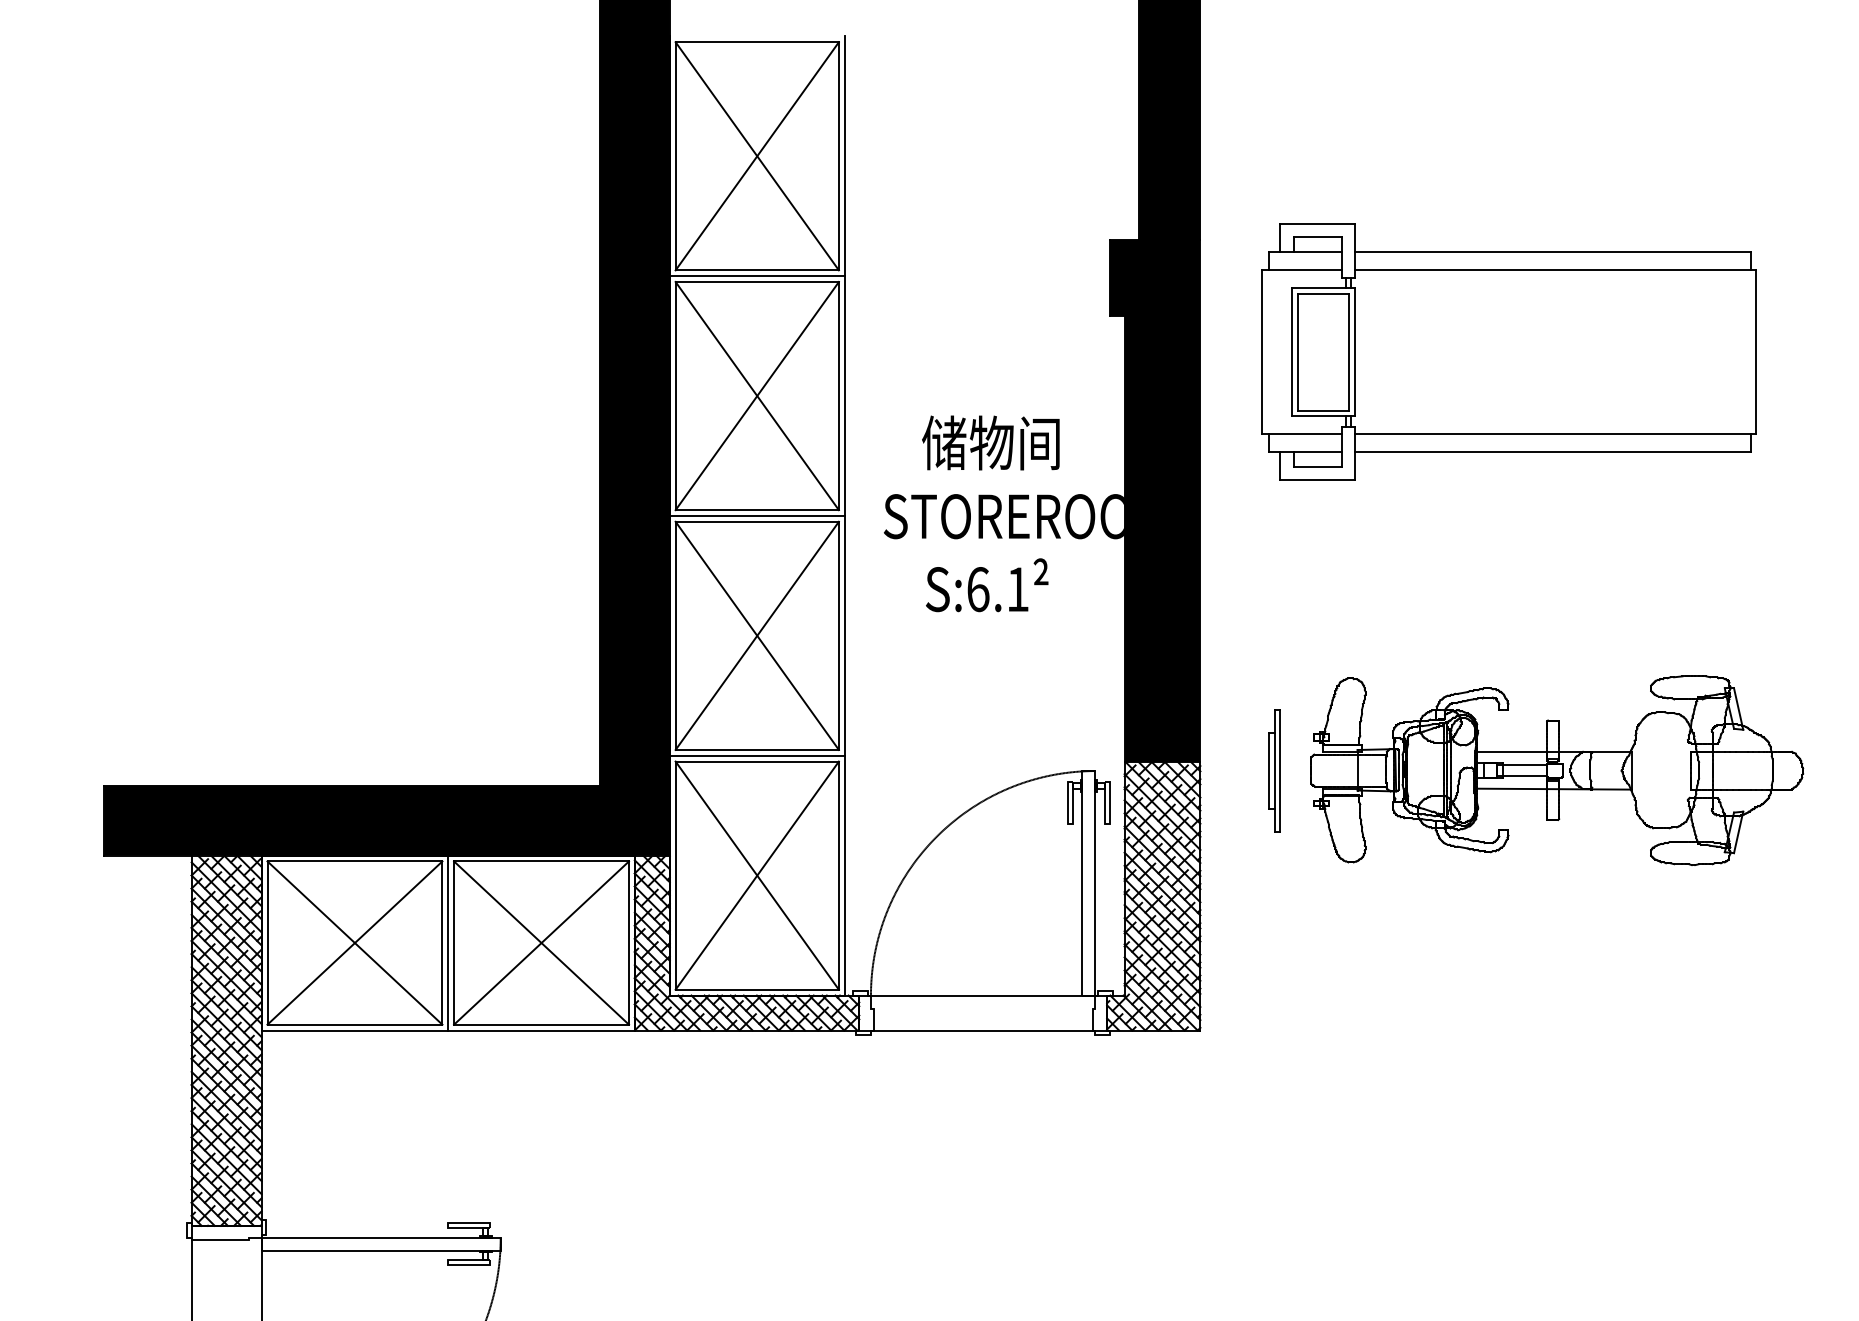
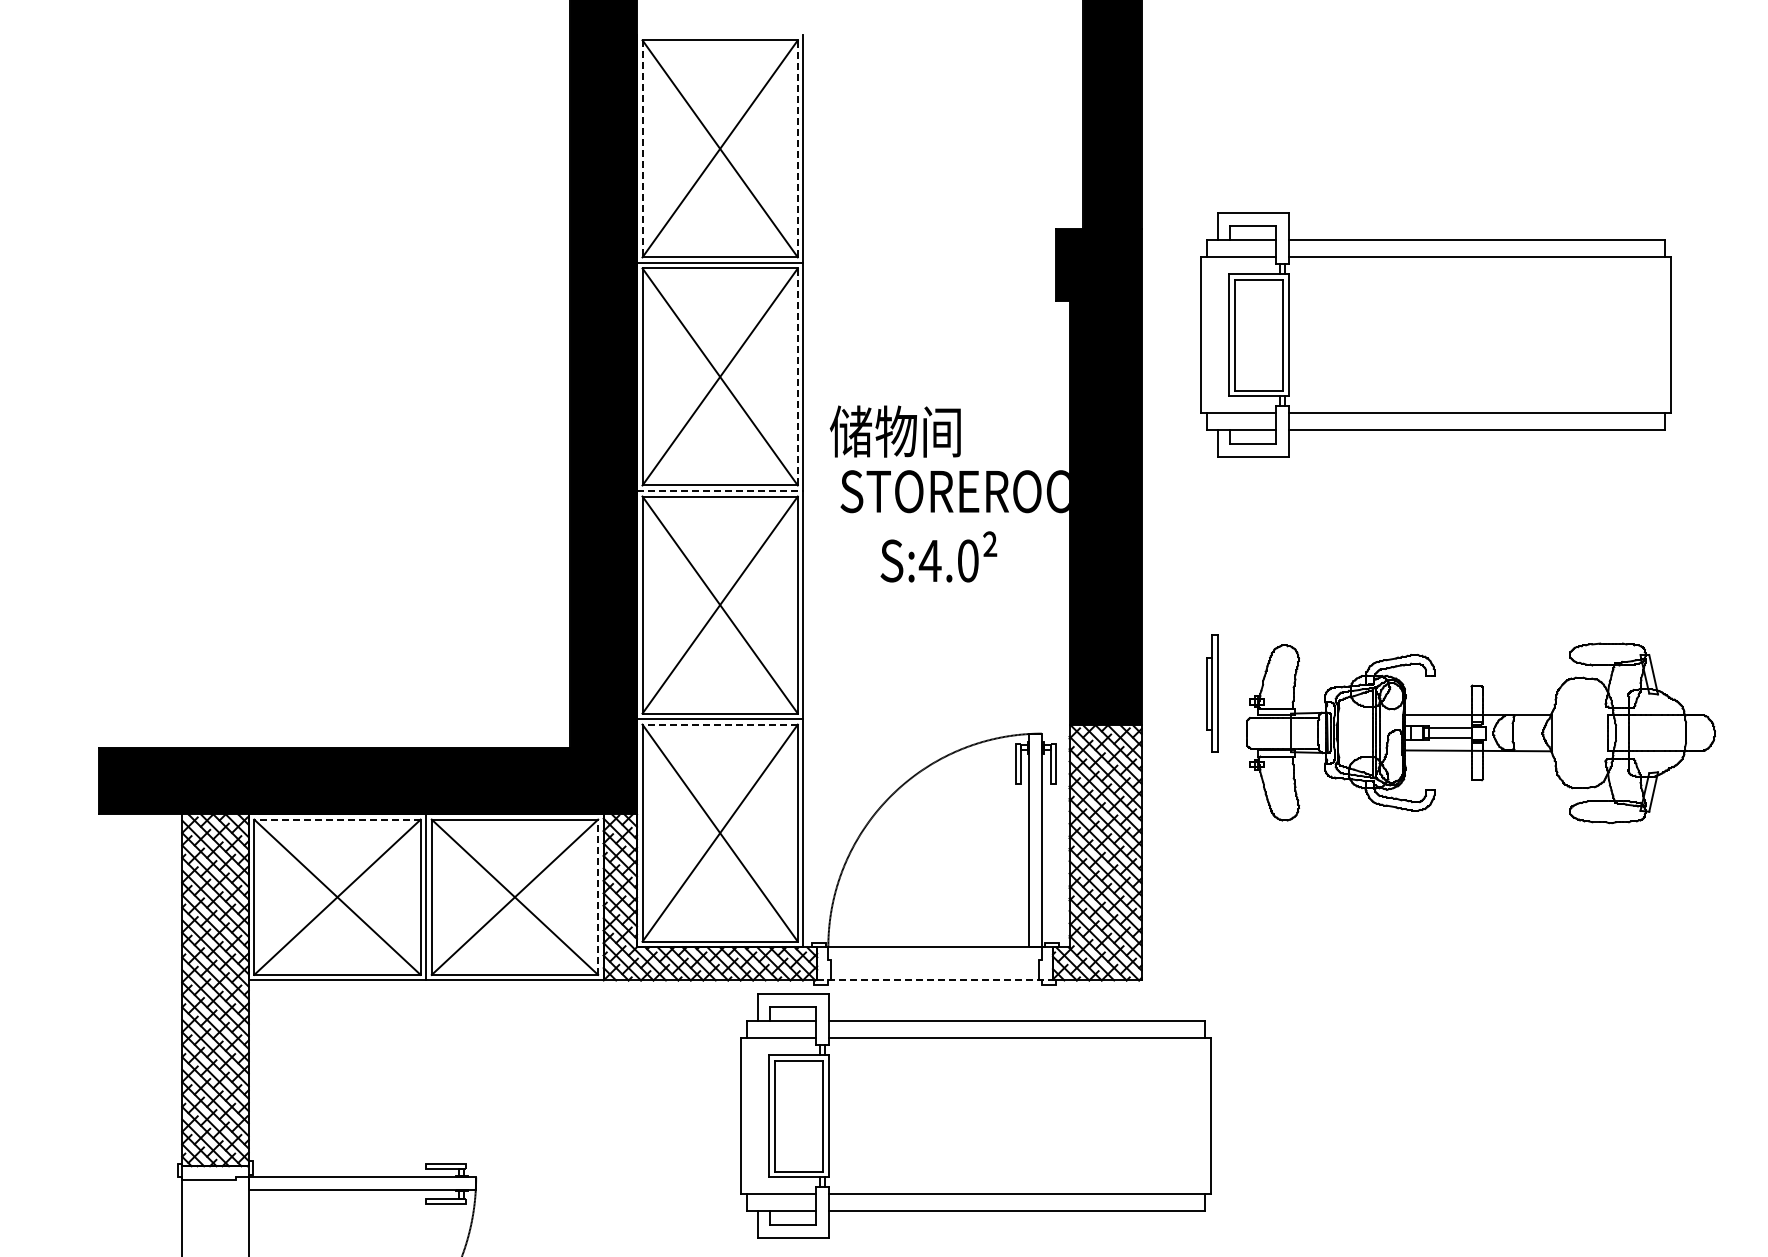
line: (838, 155) -> (797, 148), solid -> dashed
line: (675, 156) -> (642, 149), solid -> dashed
line: (838, 395) -> (797, 376), solid -> dashed
text: (989, 442) -> (894, 431), moved
line: (757, 516) -> (720, 491), solid -> dashed
text: (997, 589) -> (948, 560), S:6.1² -> S:4.0²
line: (757, 761) -> (720, 724), solid -> dashed
part: (1274, 770) -> (1212, 693), moved
line: (353, 861) -> (336, 819), solid -> dashed
line: (629, 943) -> (598, 897), solid -> dashed
line: (983, 1030) -> (935, 980), solid -> dashed
part: (1025, 1172) -> (975, 1115), added

